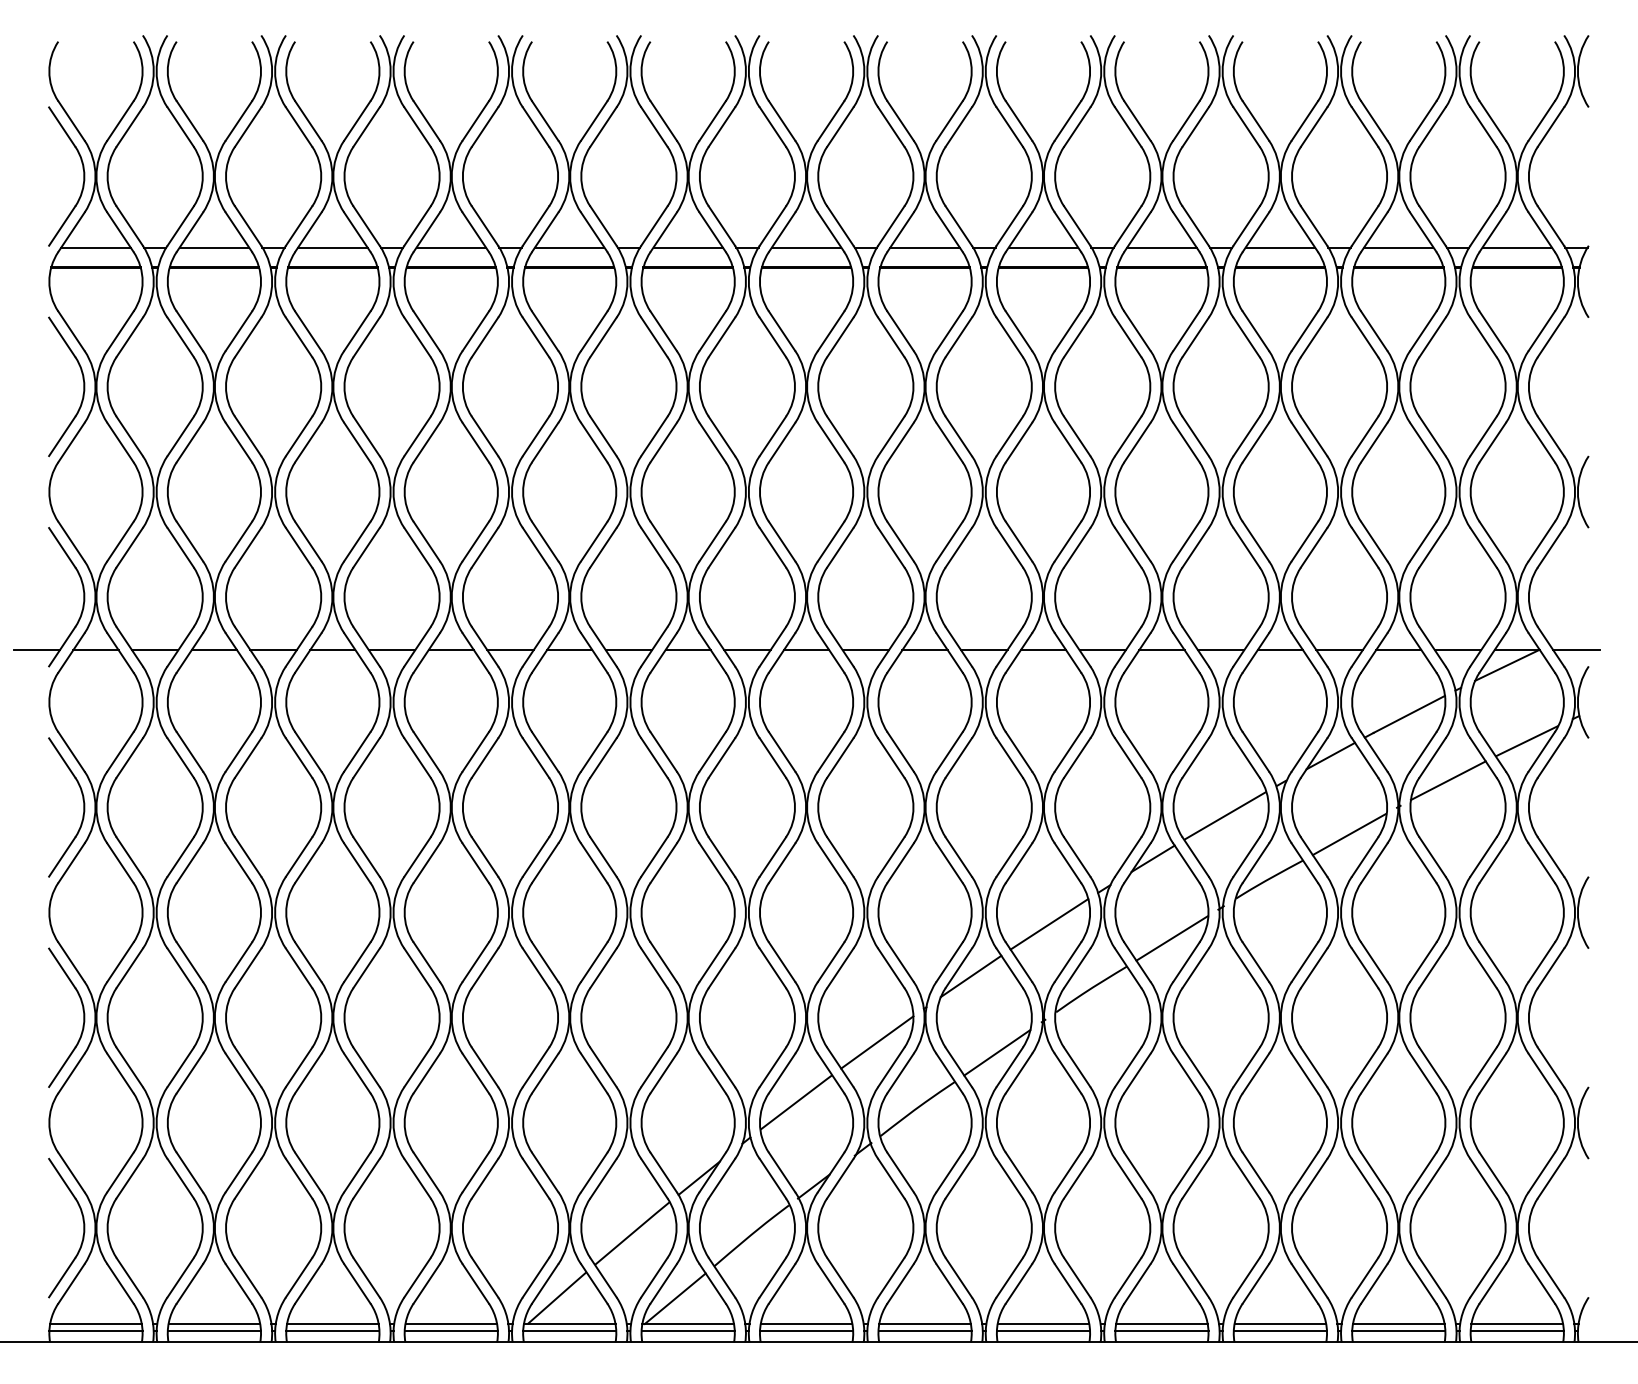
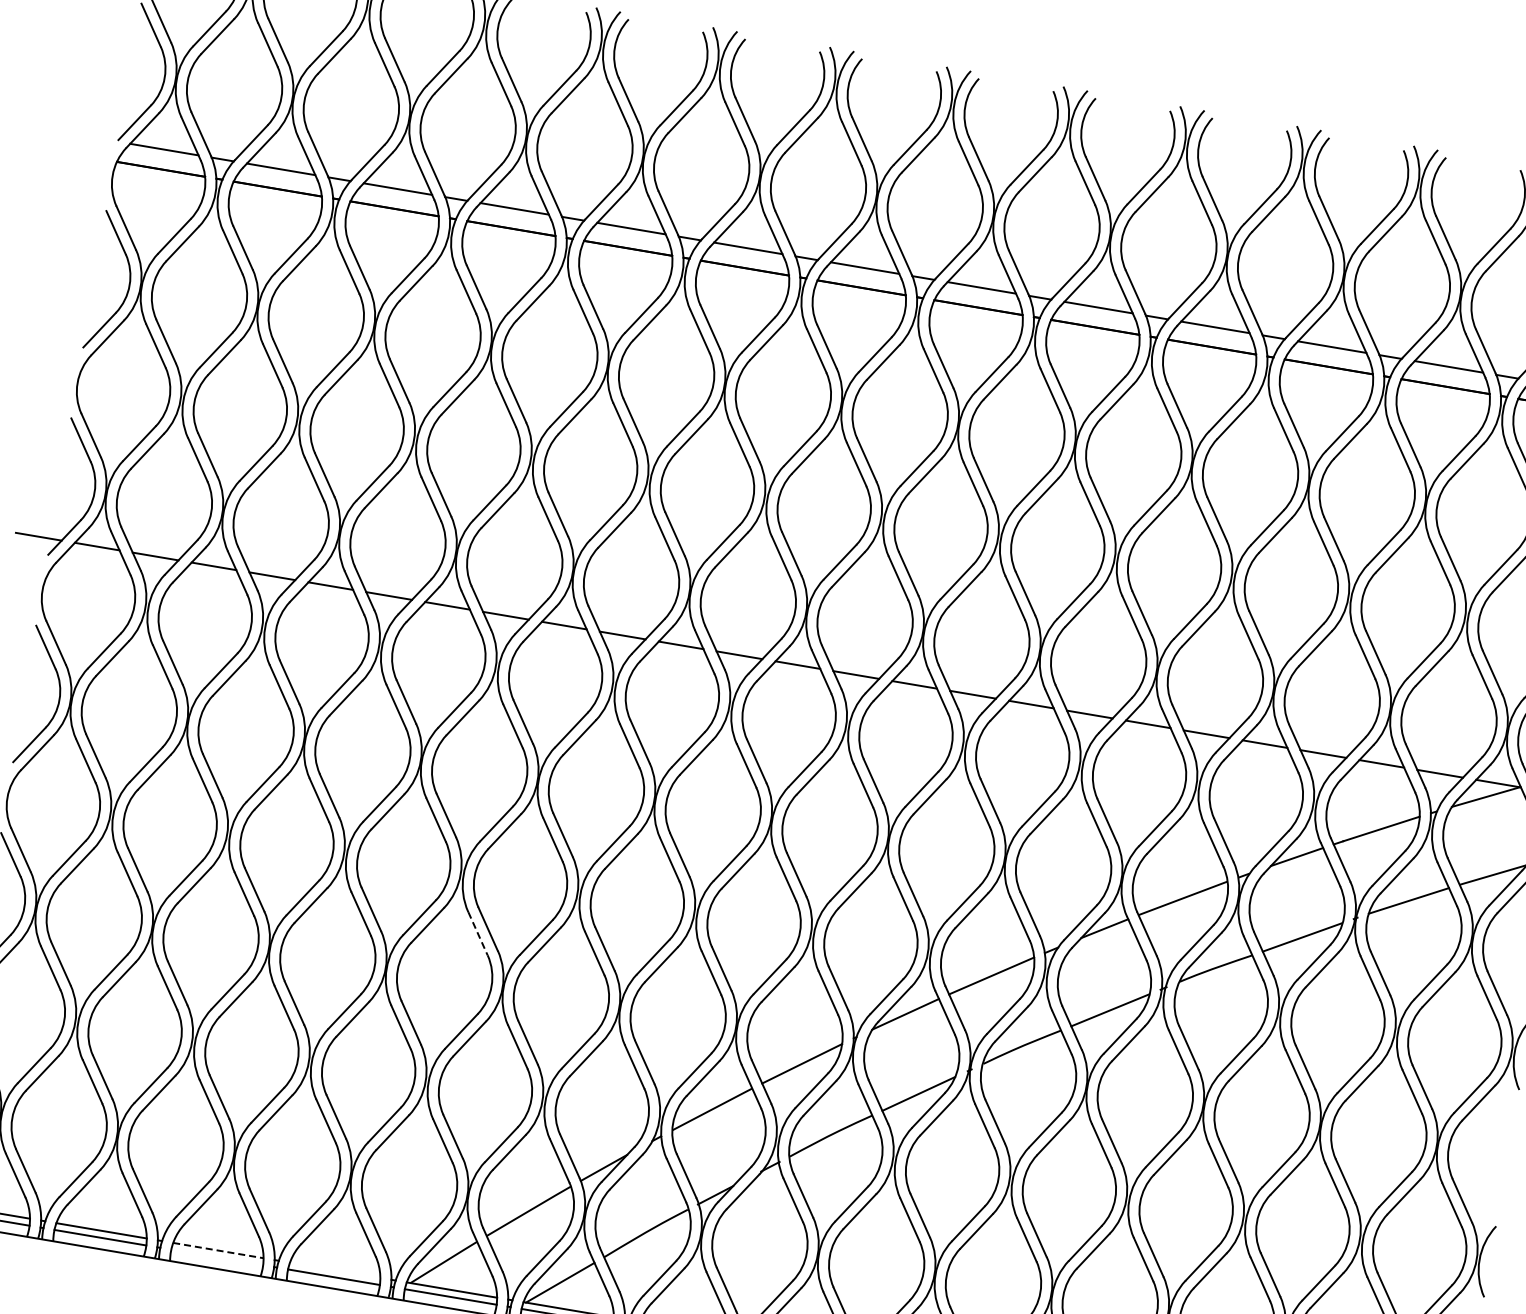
line: (536, 968) -> (478, 933), solid -> dashed
line: (332, 1324) -> (217, 1250), solid -> dashed
line: (451, 1324) -> (335, 1270), removed
line: (332, 1331) -> (216, 1257), removed

